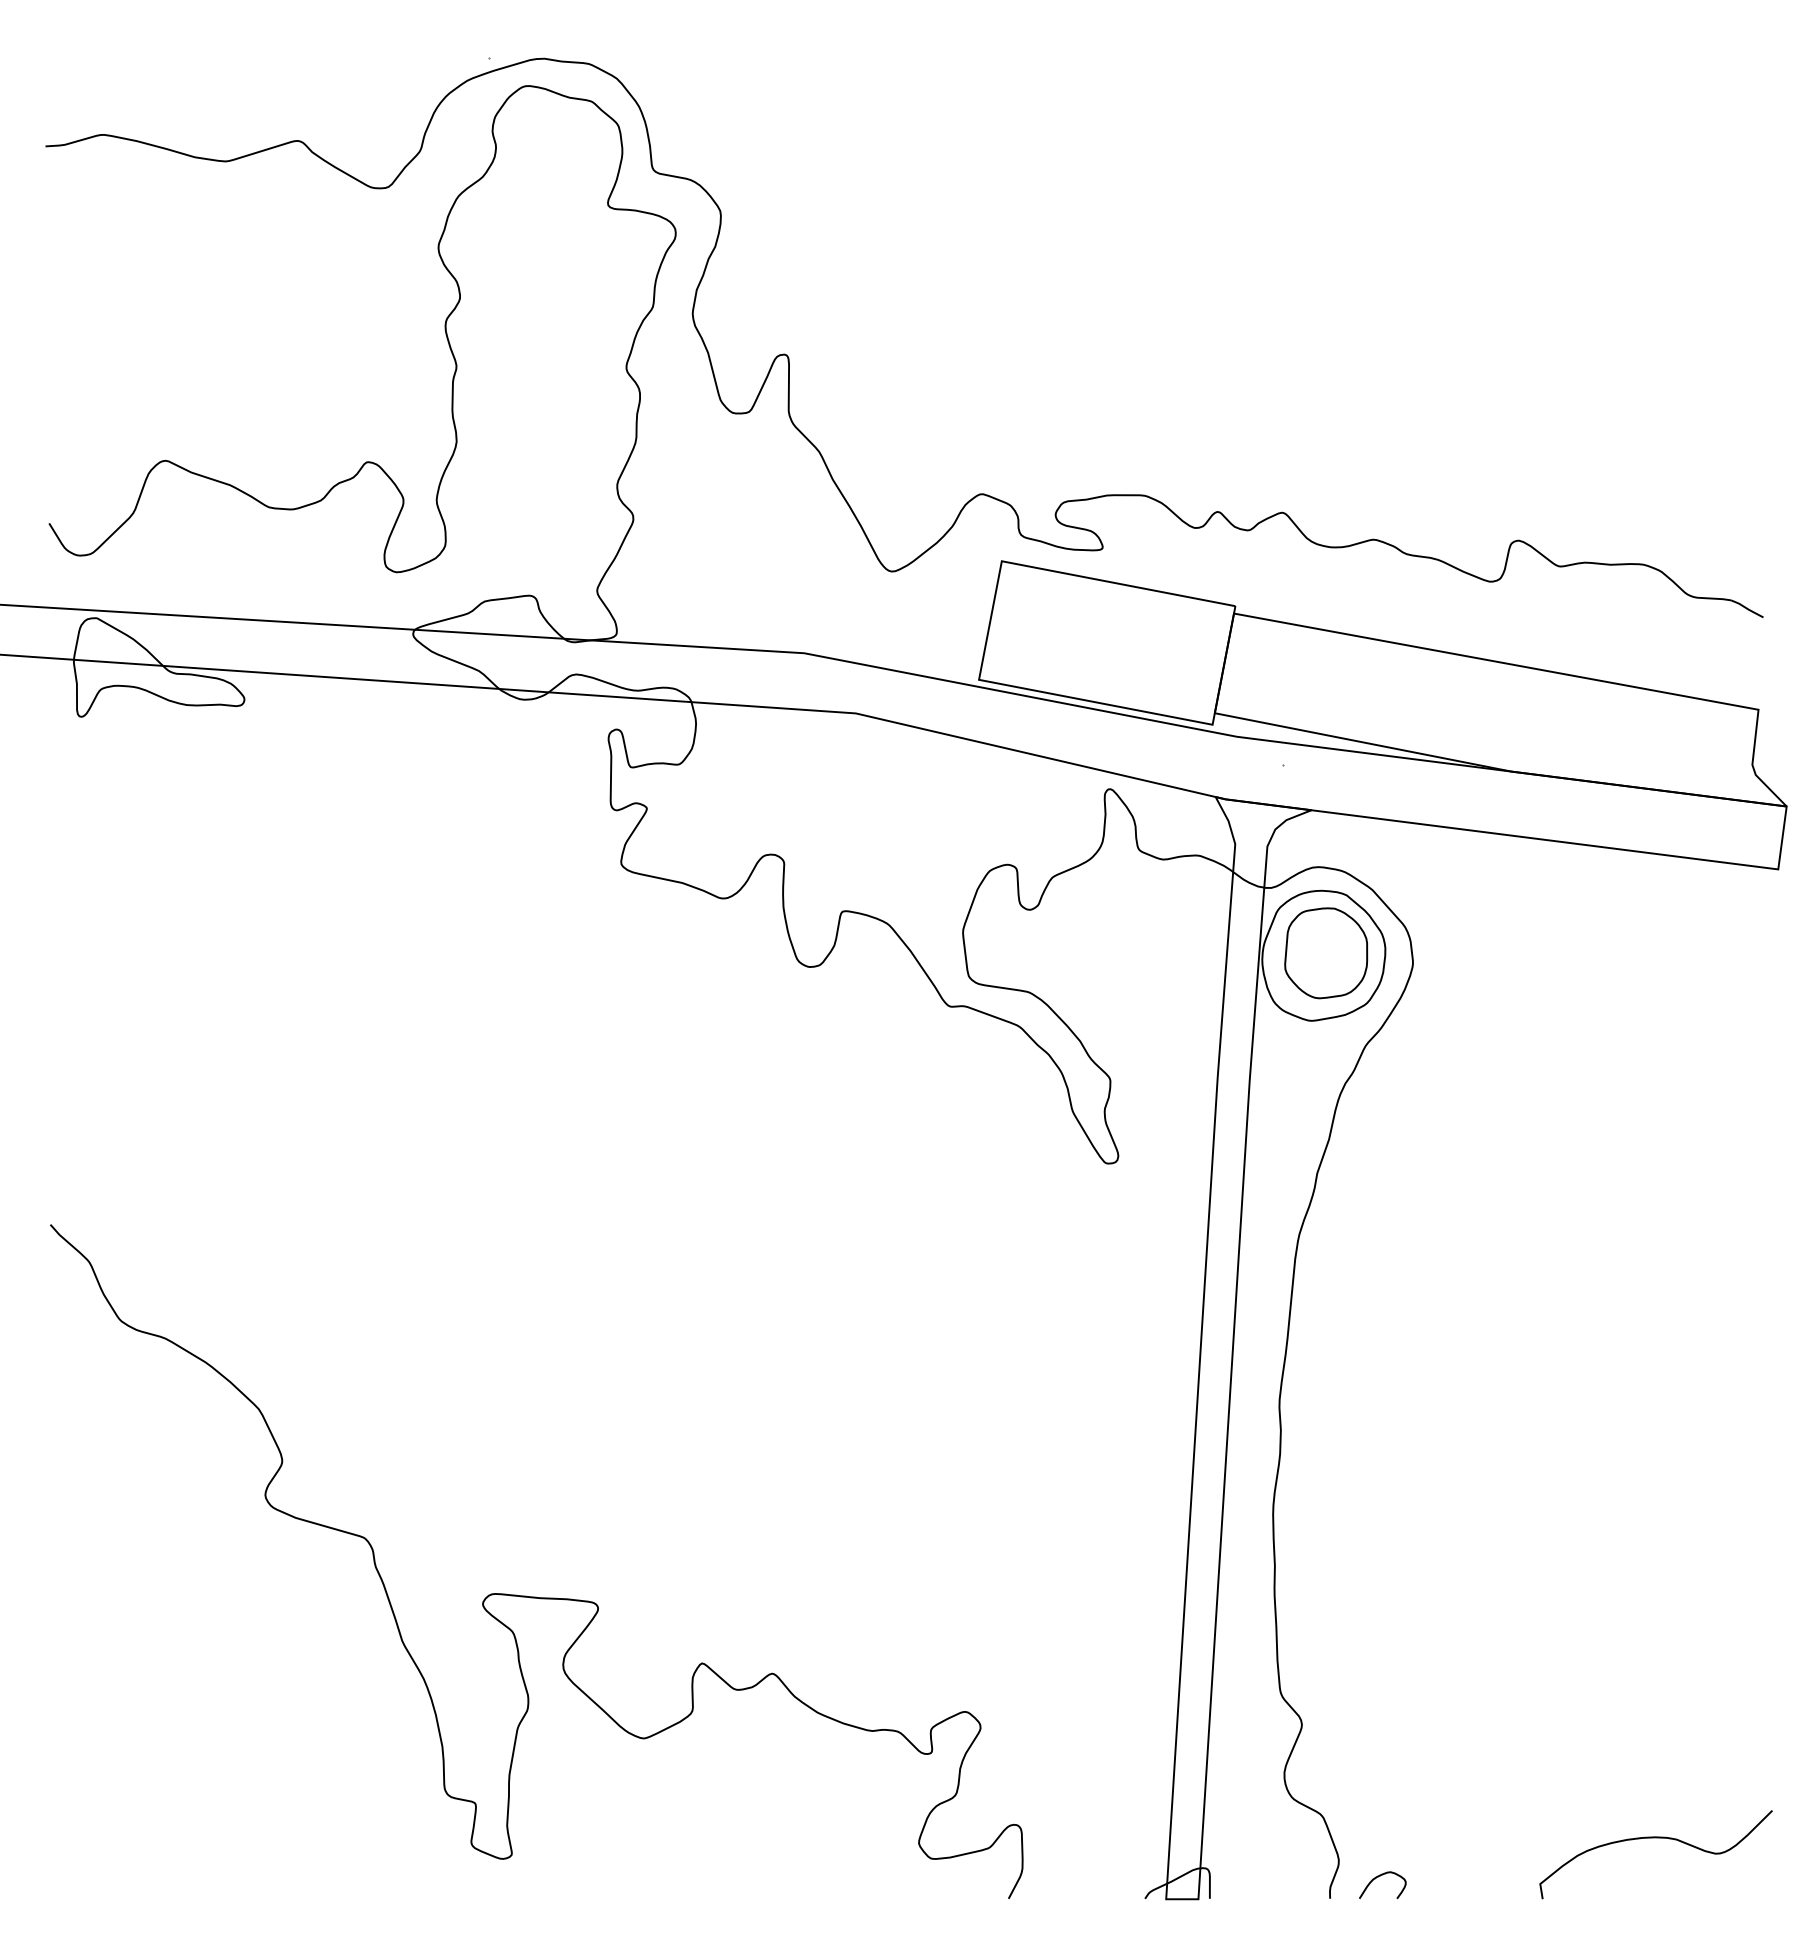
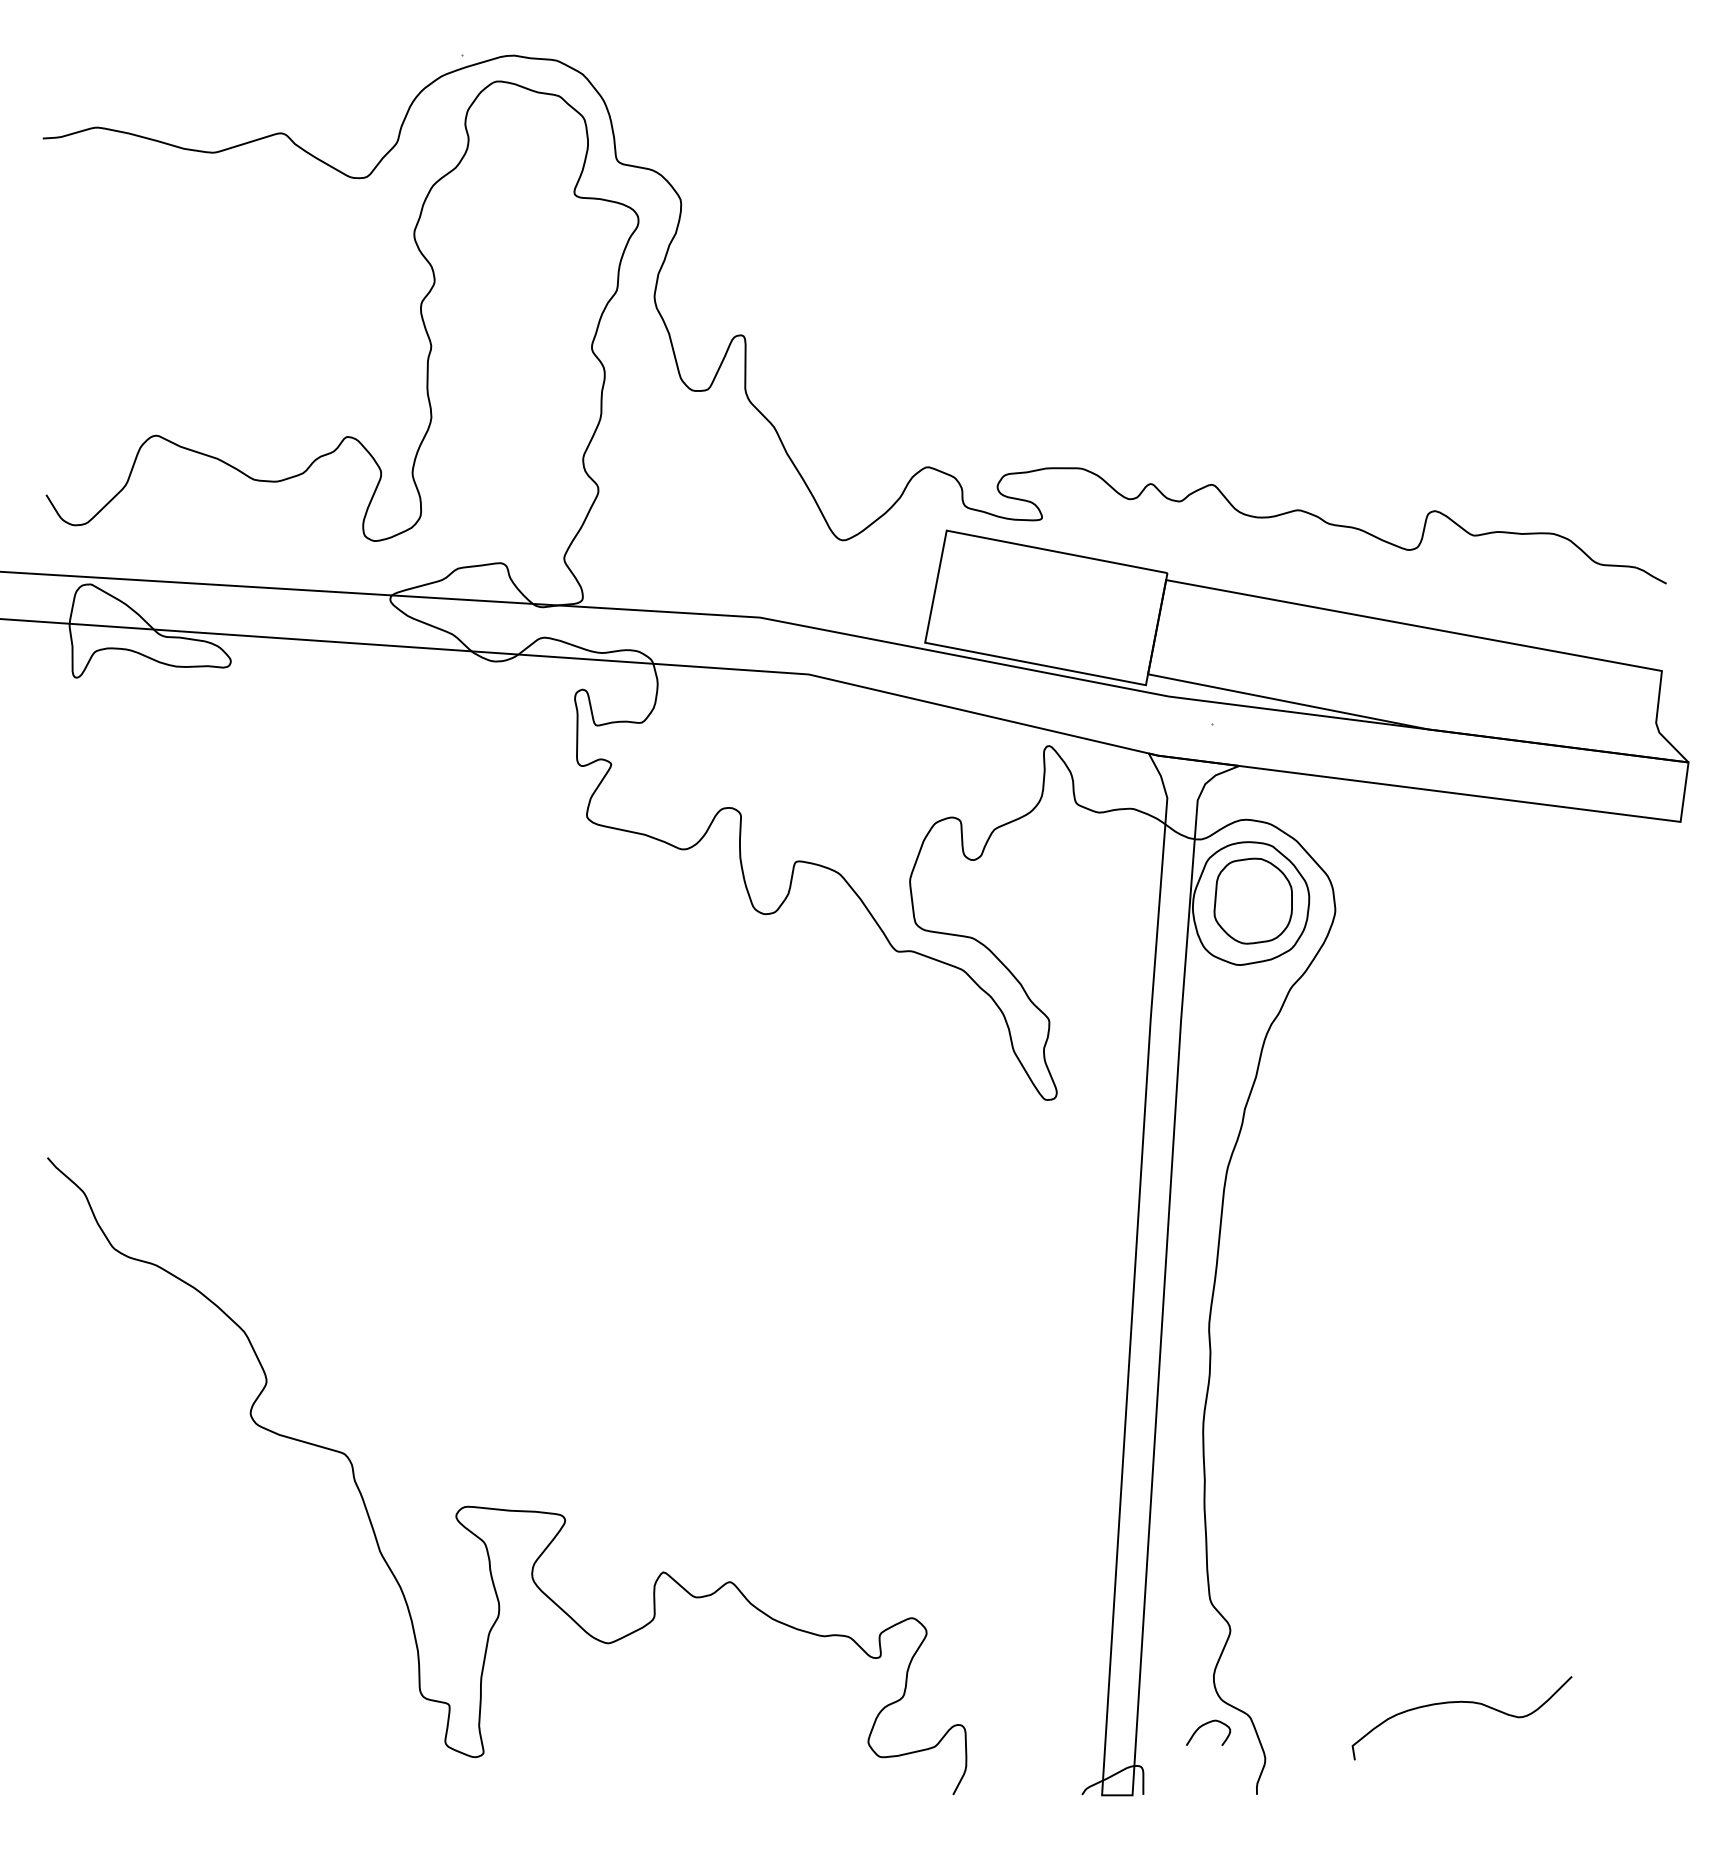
curve: (1655, 1838) -> (1461, 1702), moved
curve: (1378, 1877) -> (1204, 1725), moved

